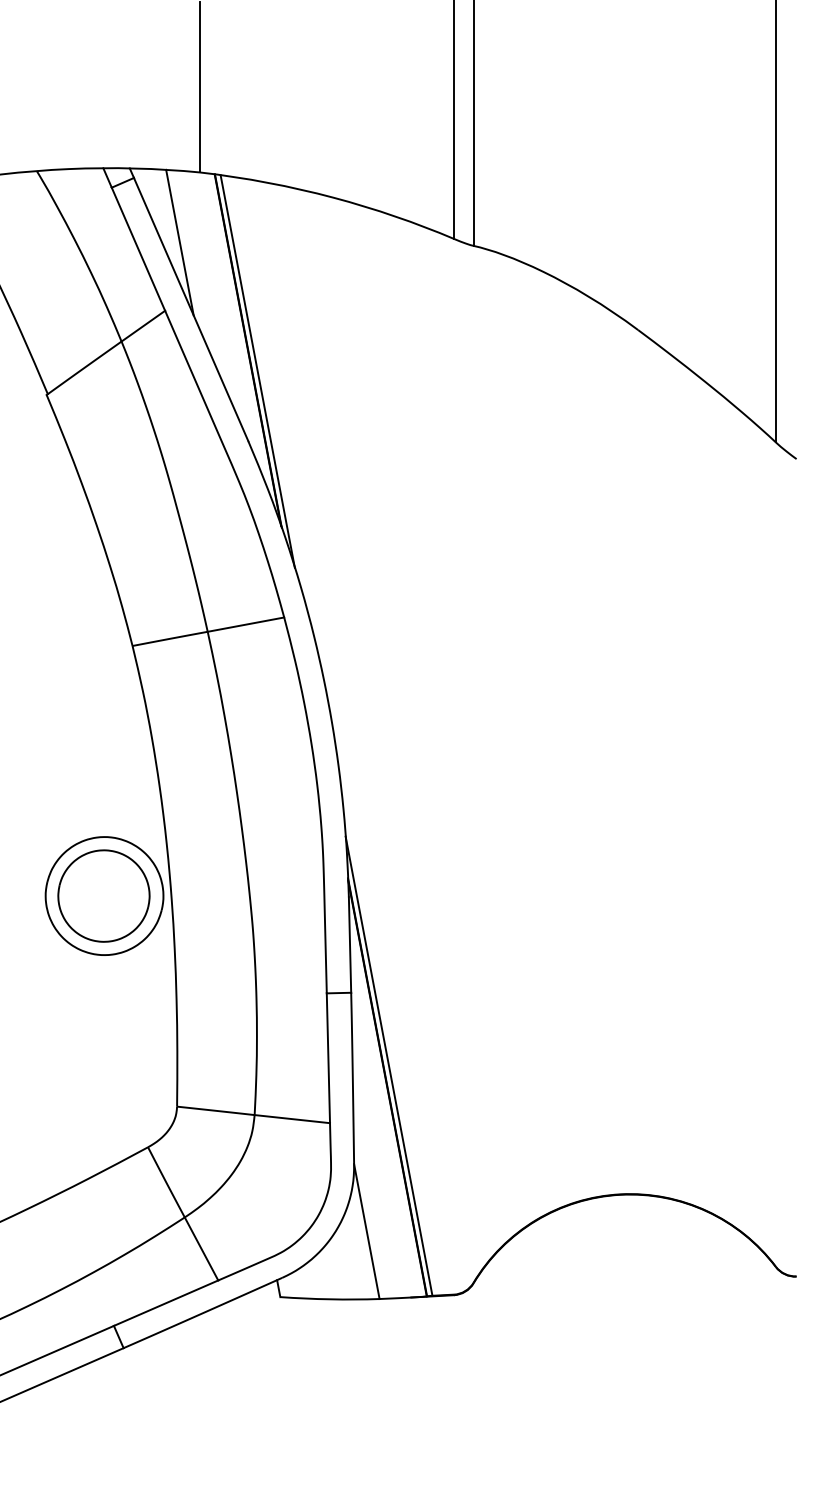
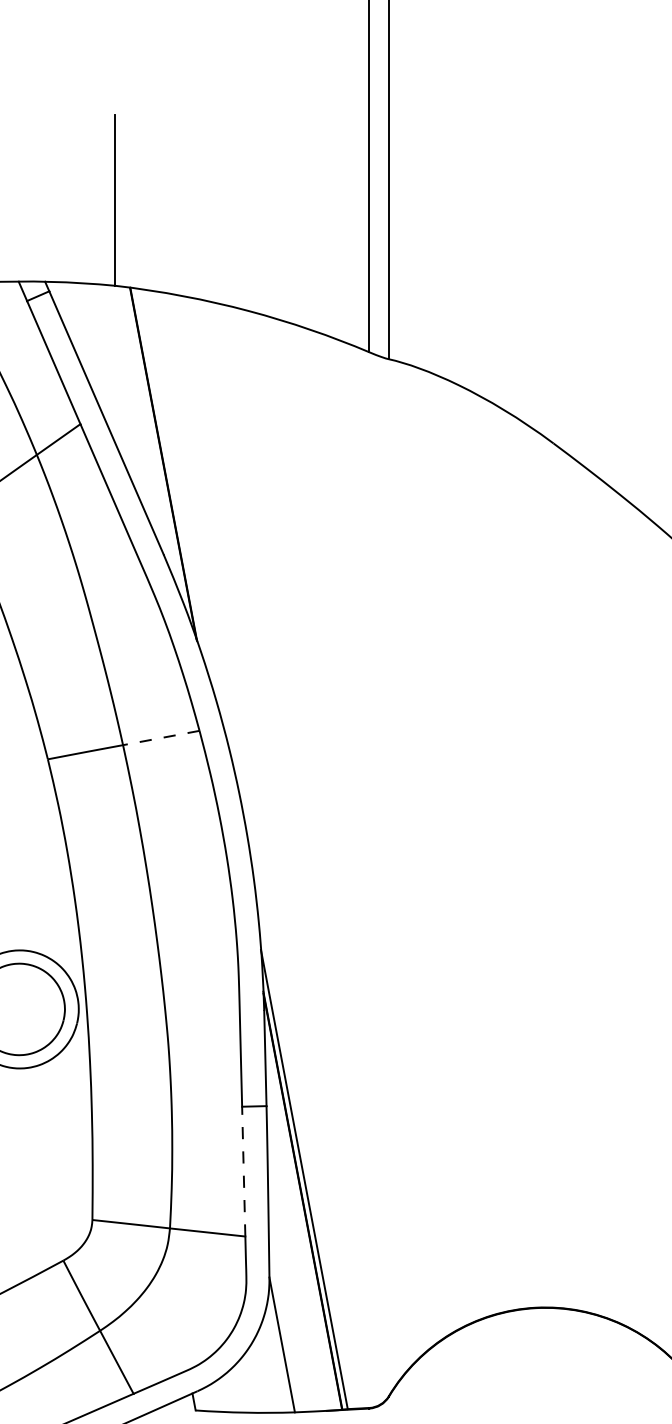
line: (179, 242) -> (94, 355), removed
line: (257, 371) -> (172, 484), removed
line: (245, 624) -> (160, 737), solid -> dashed
line: (328, 1058) -> (243, 1171), solid -> dashed

